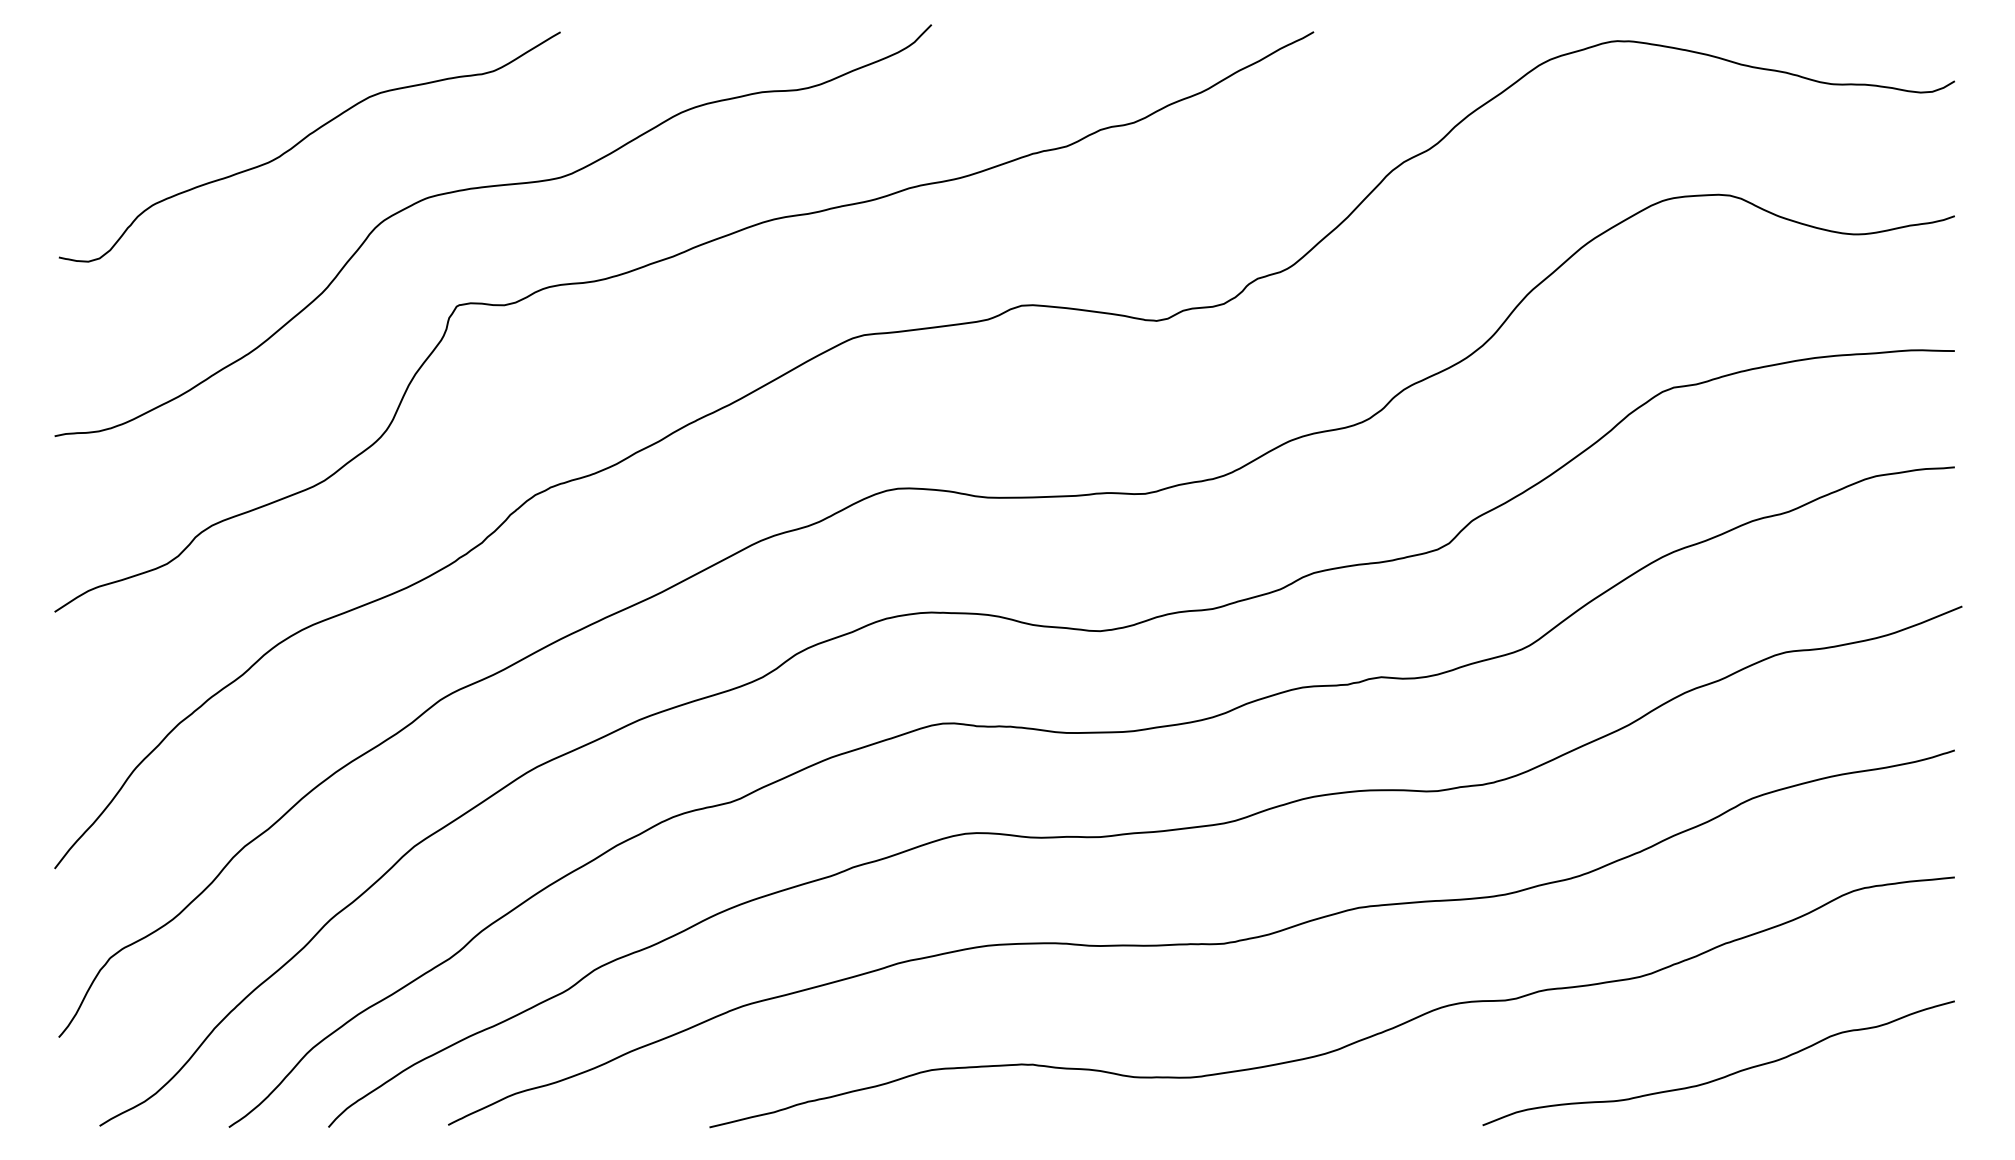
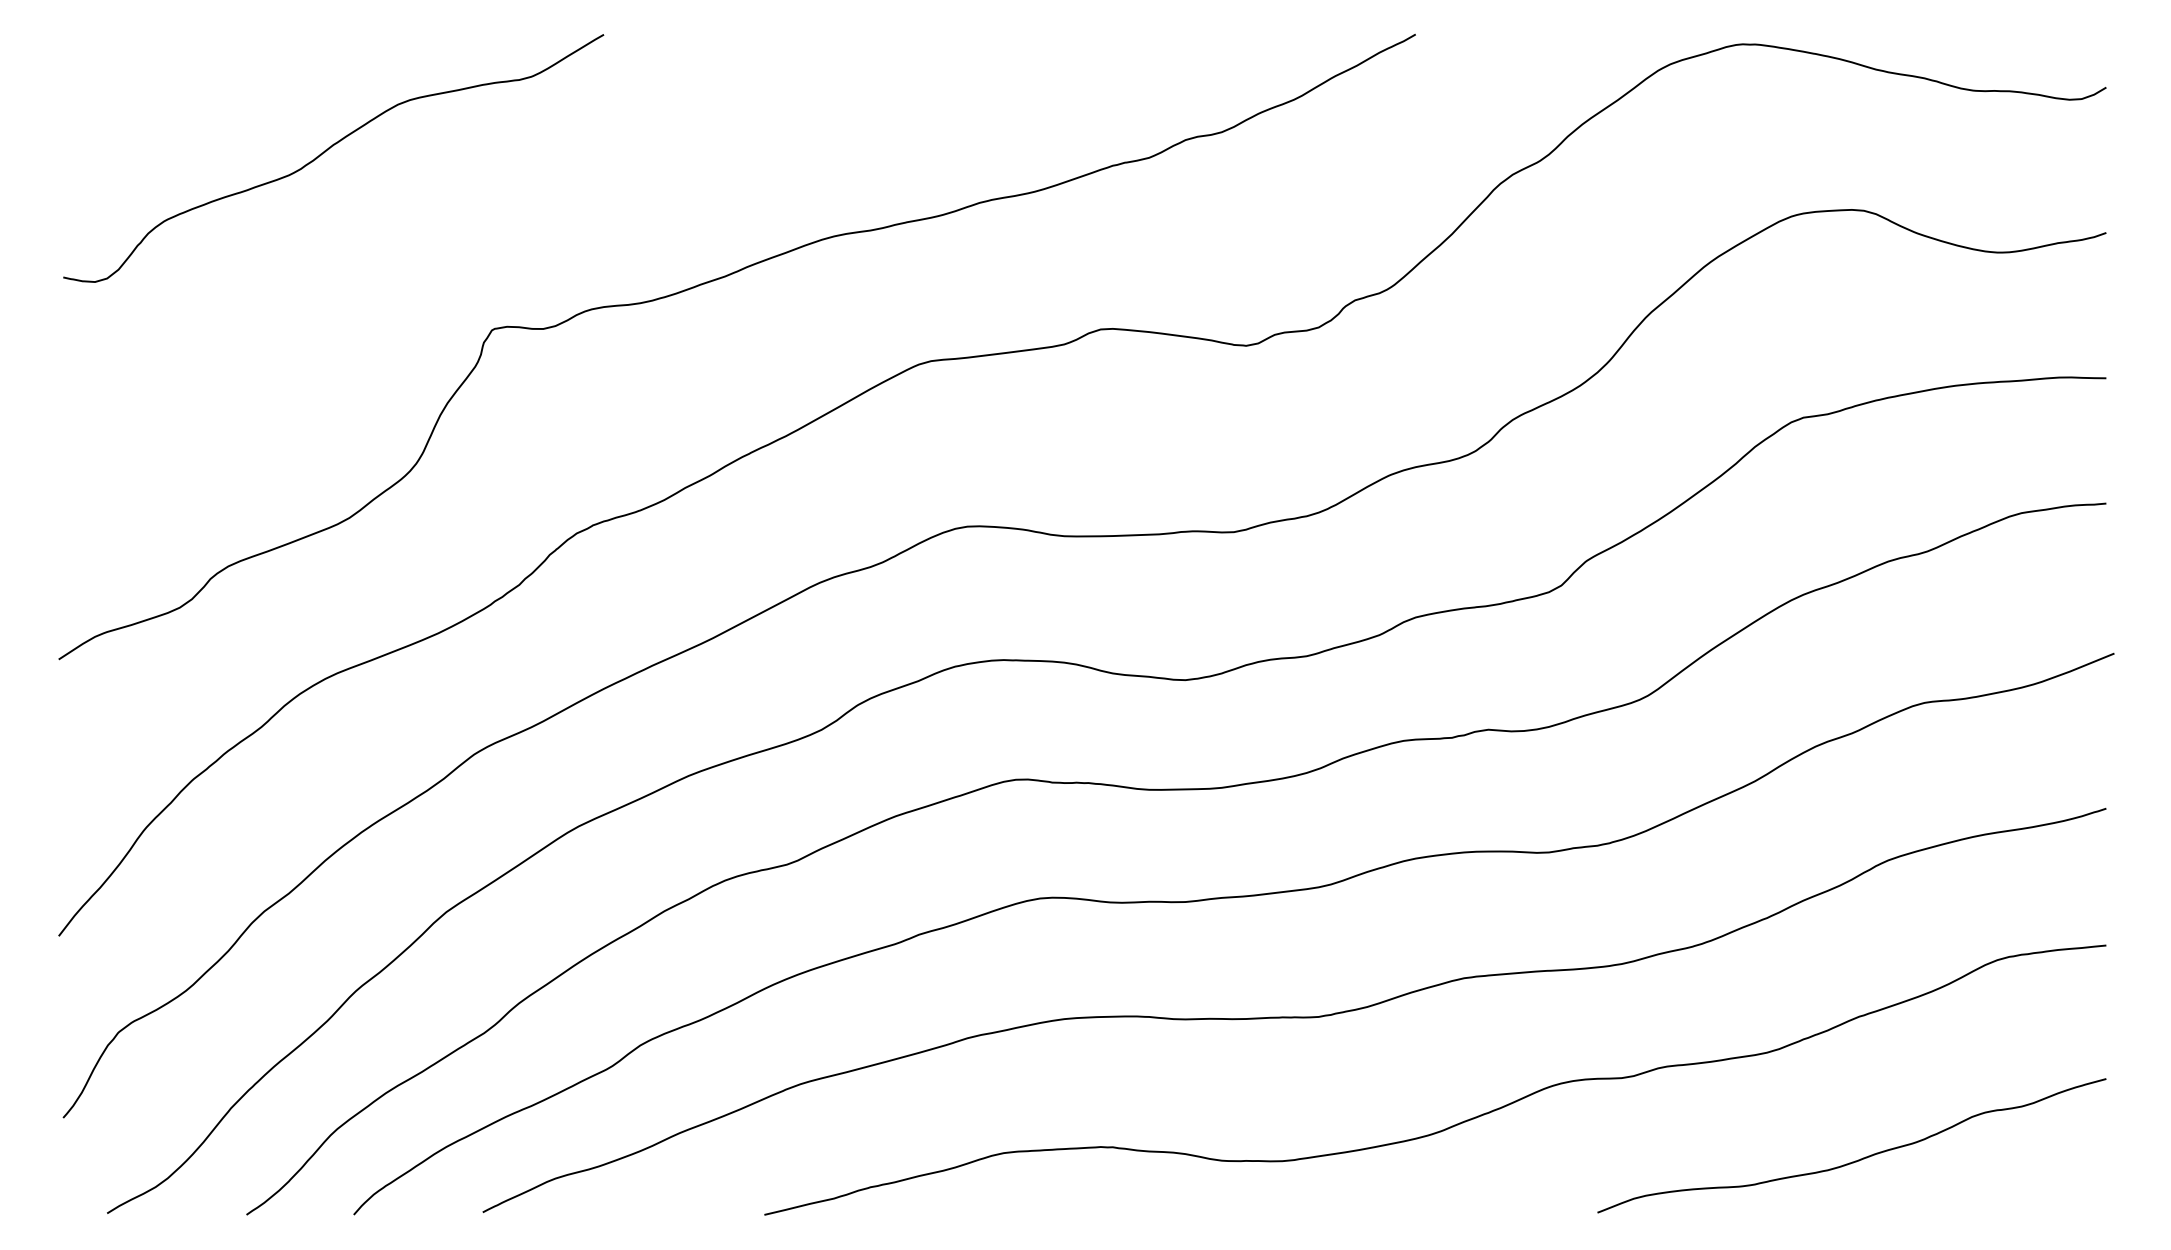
curve: (487, 187) -> (525, 202), removed

